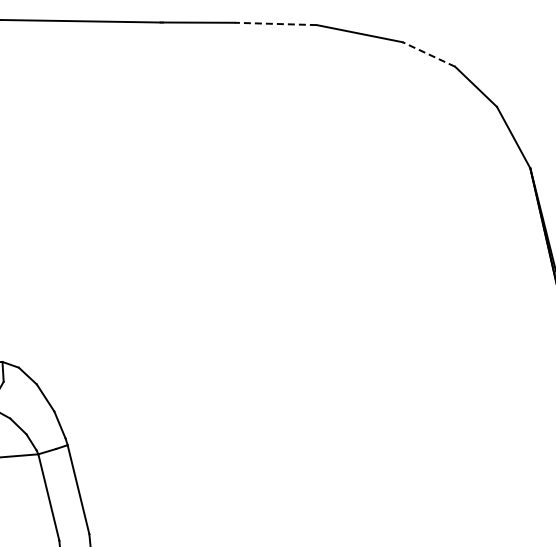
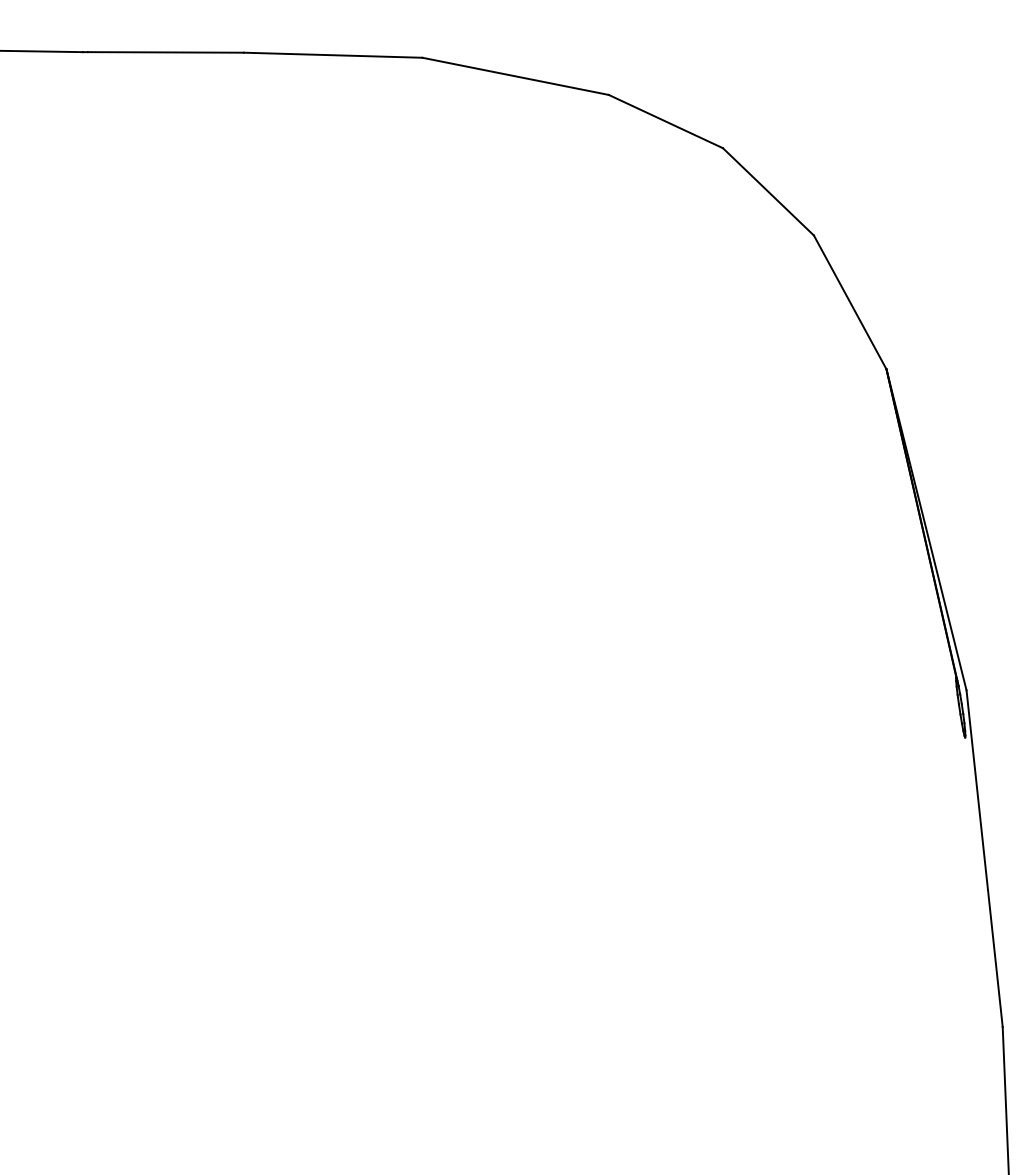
line: (275, 23) -> (332, 54), dashed -> solid
line: (428, 54) -> (665, 121), dashed -> solid

